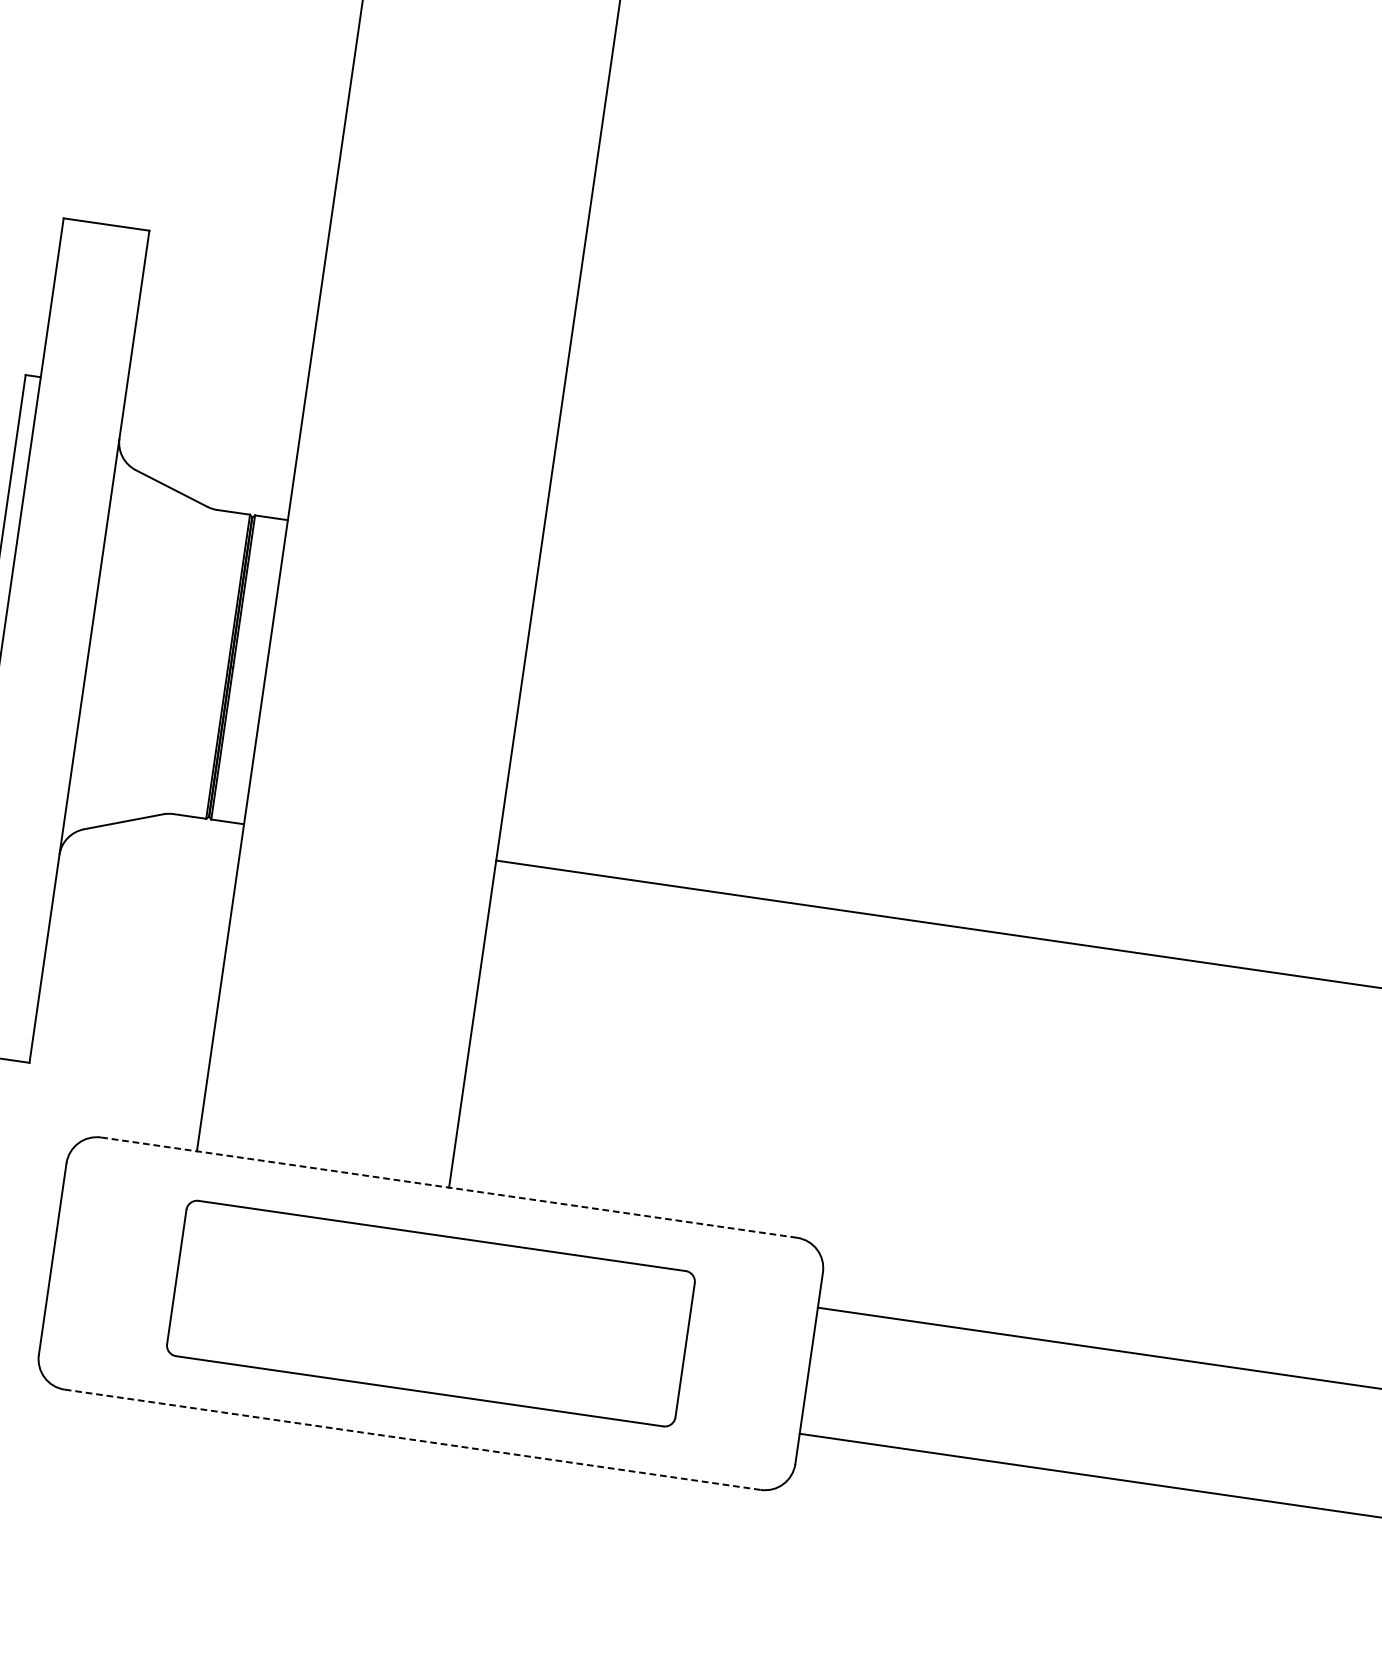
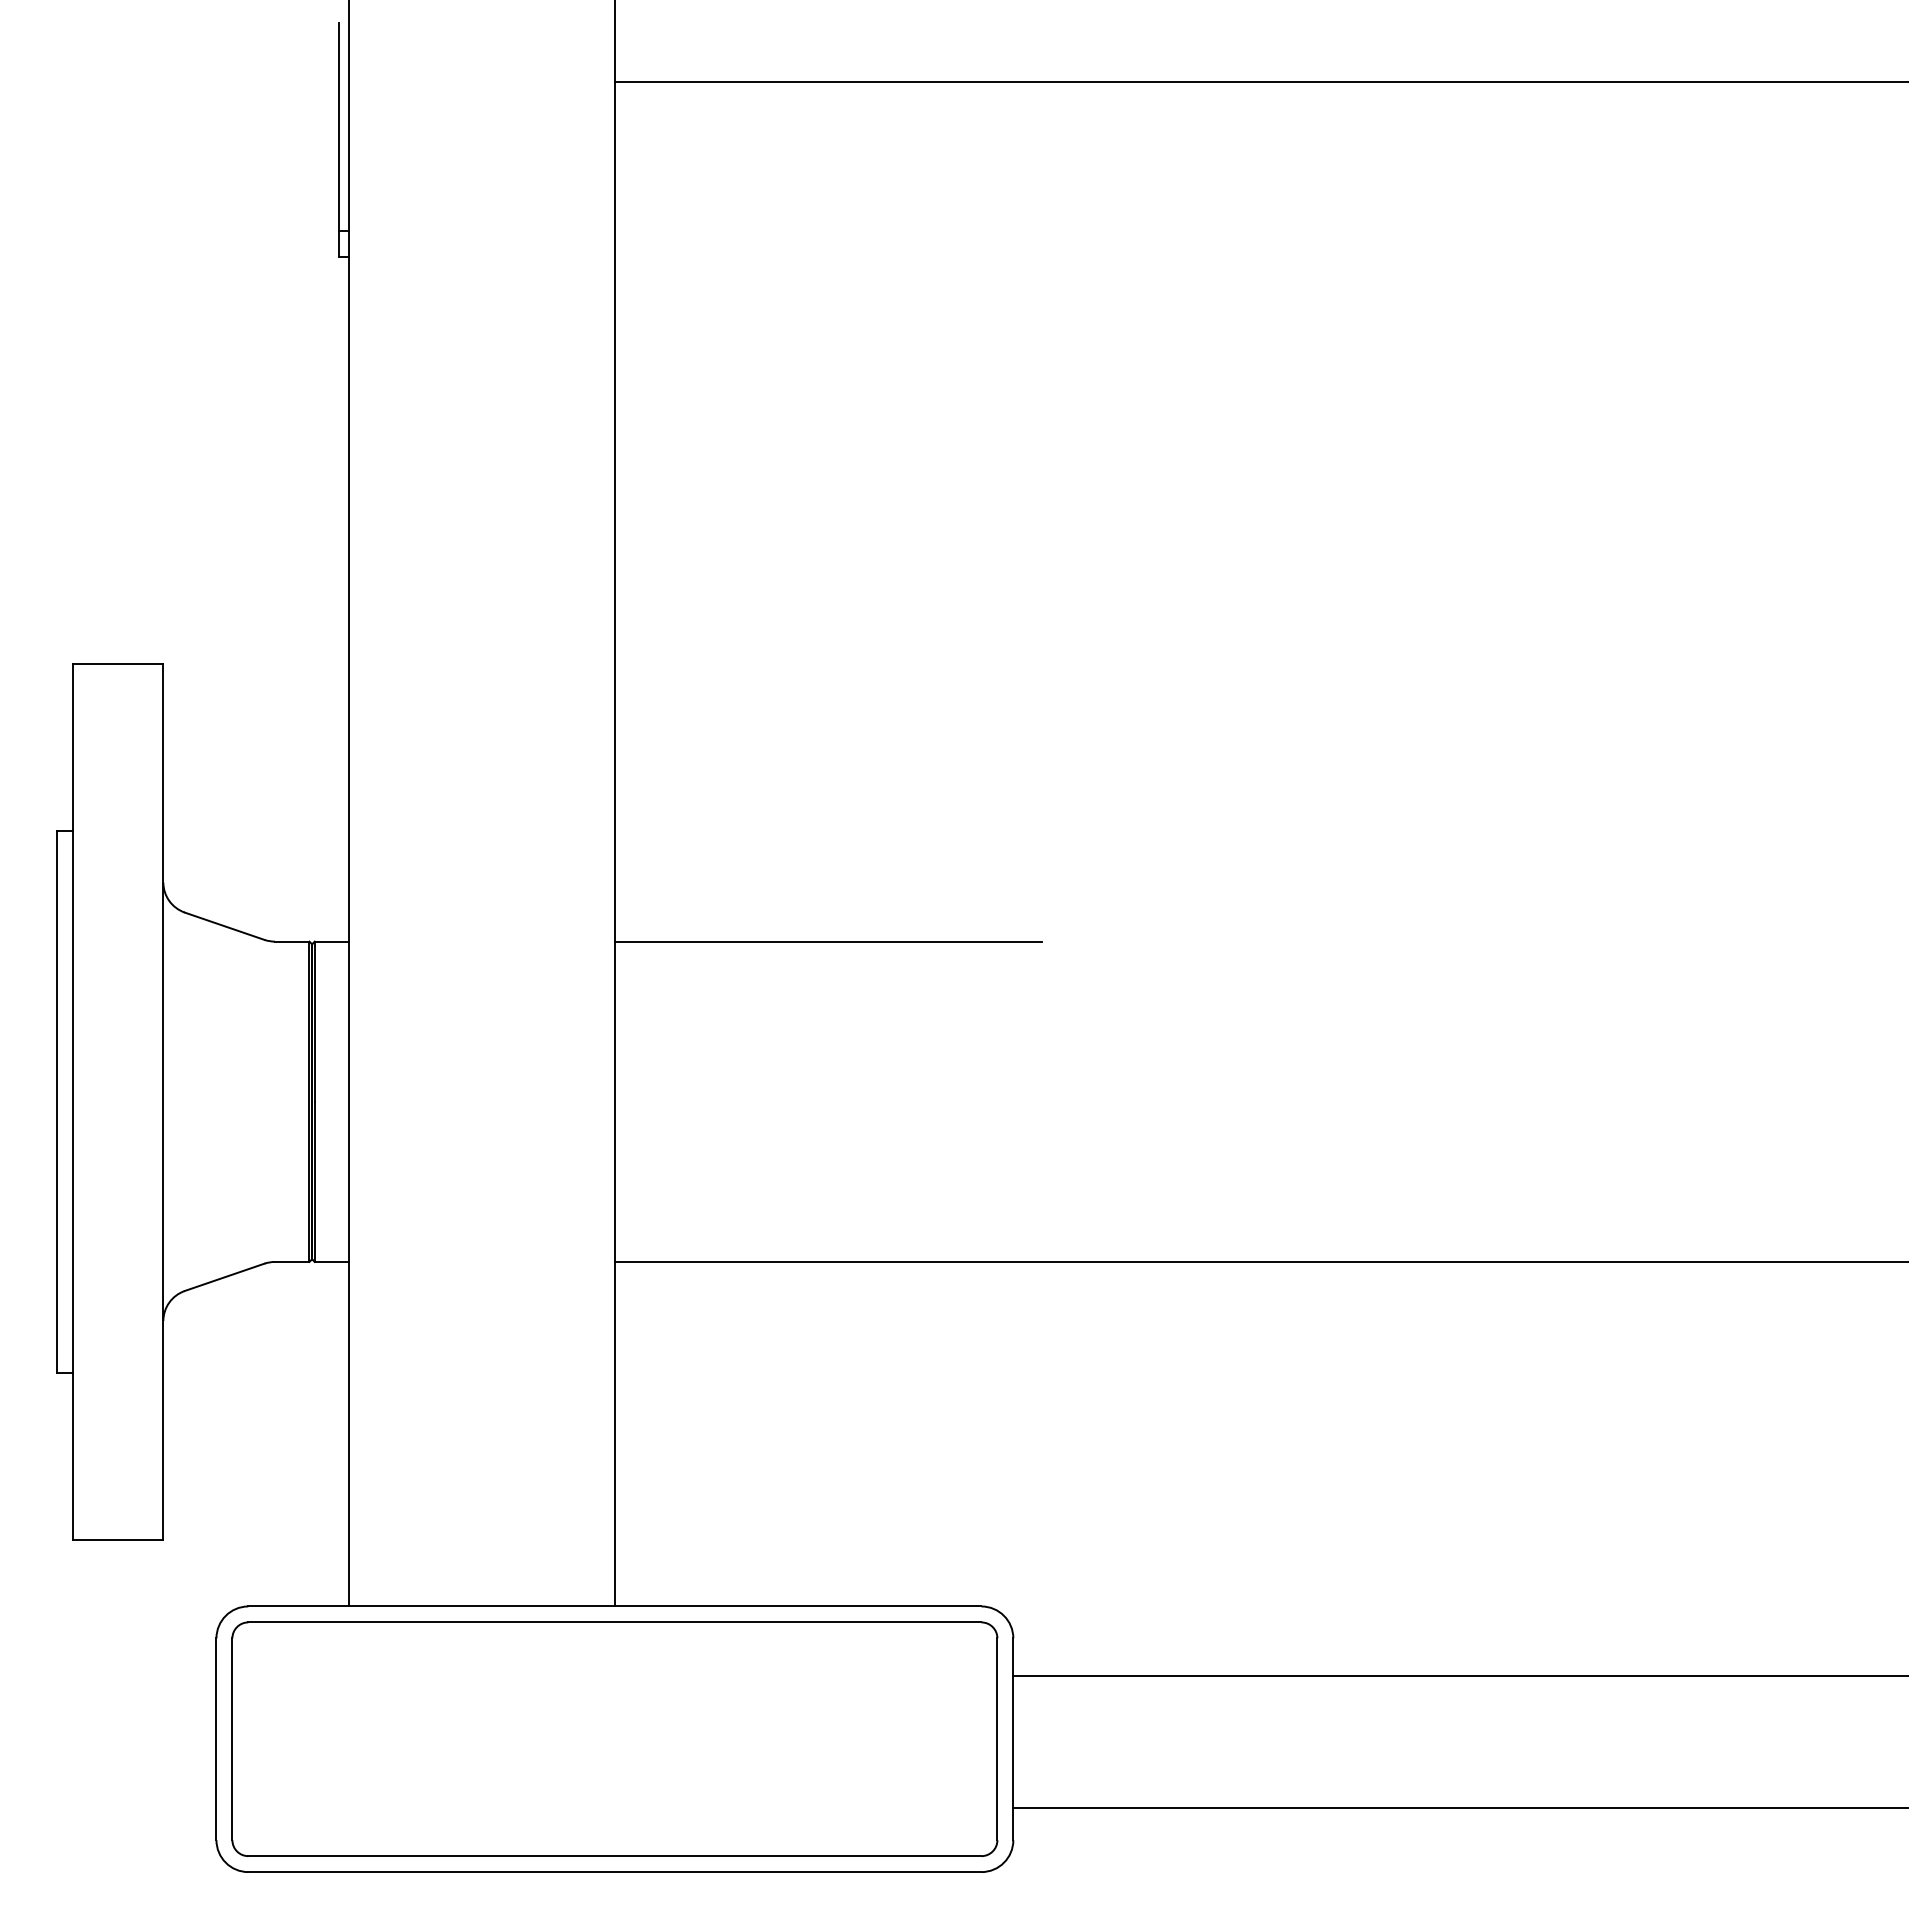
line: (742, 585) -> (828, 941), added
line: (448, 1187) -> (614, 1606), dashed -> solid
part: (430, 1312) -> (614, 1738), size x1.43
line: (412, 1440) -> (614, 1872), dashed -> solid

